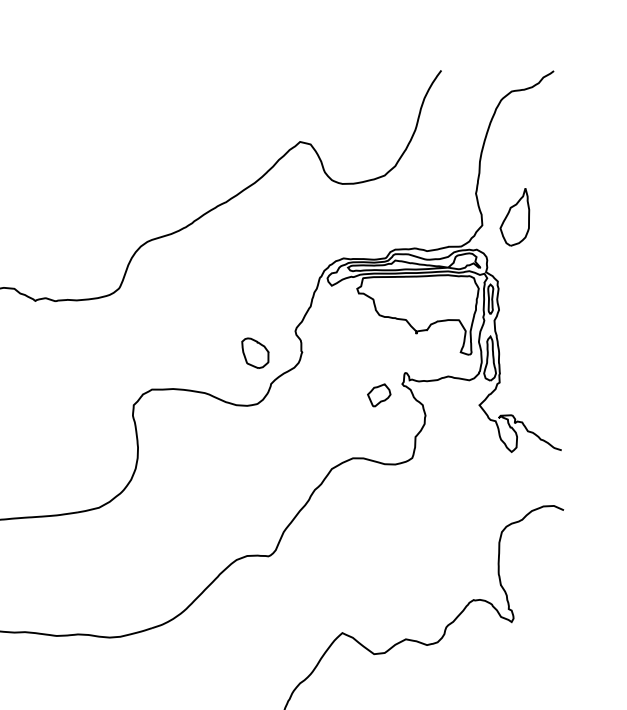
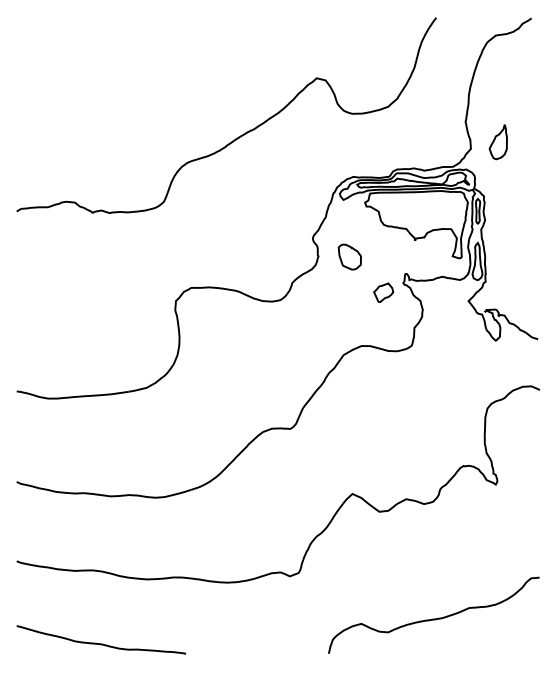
part: (513, 217) -> (497, 142), size x0.71
part: (254, 352) -> (349, 256), moved

